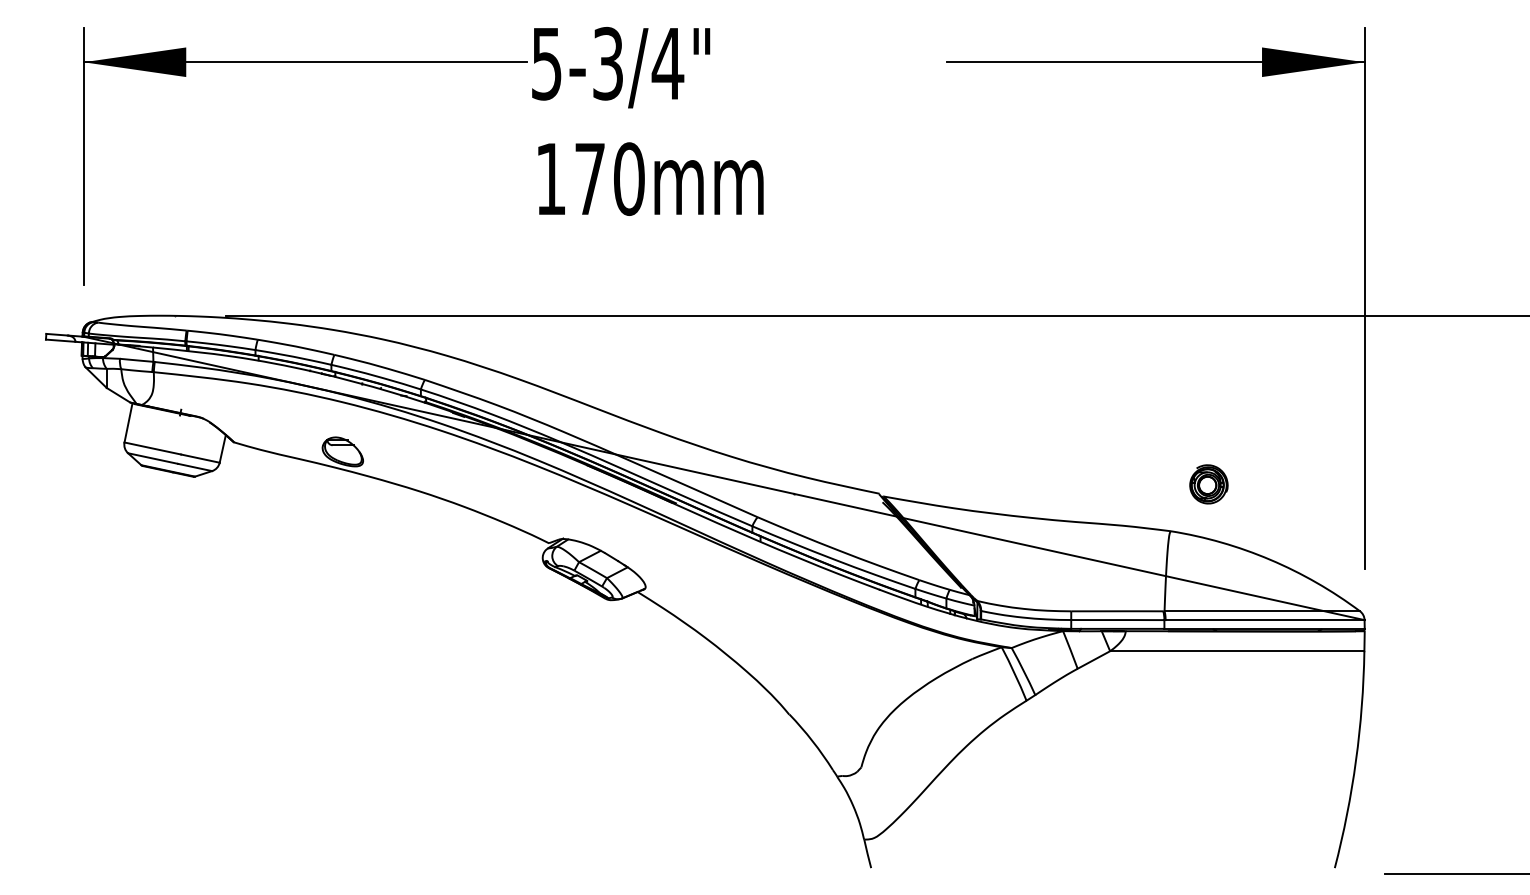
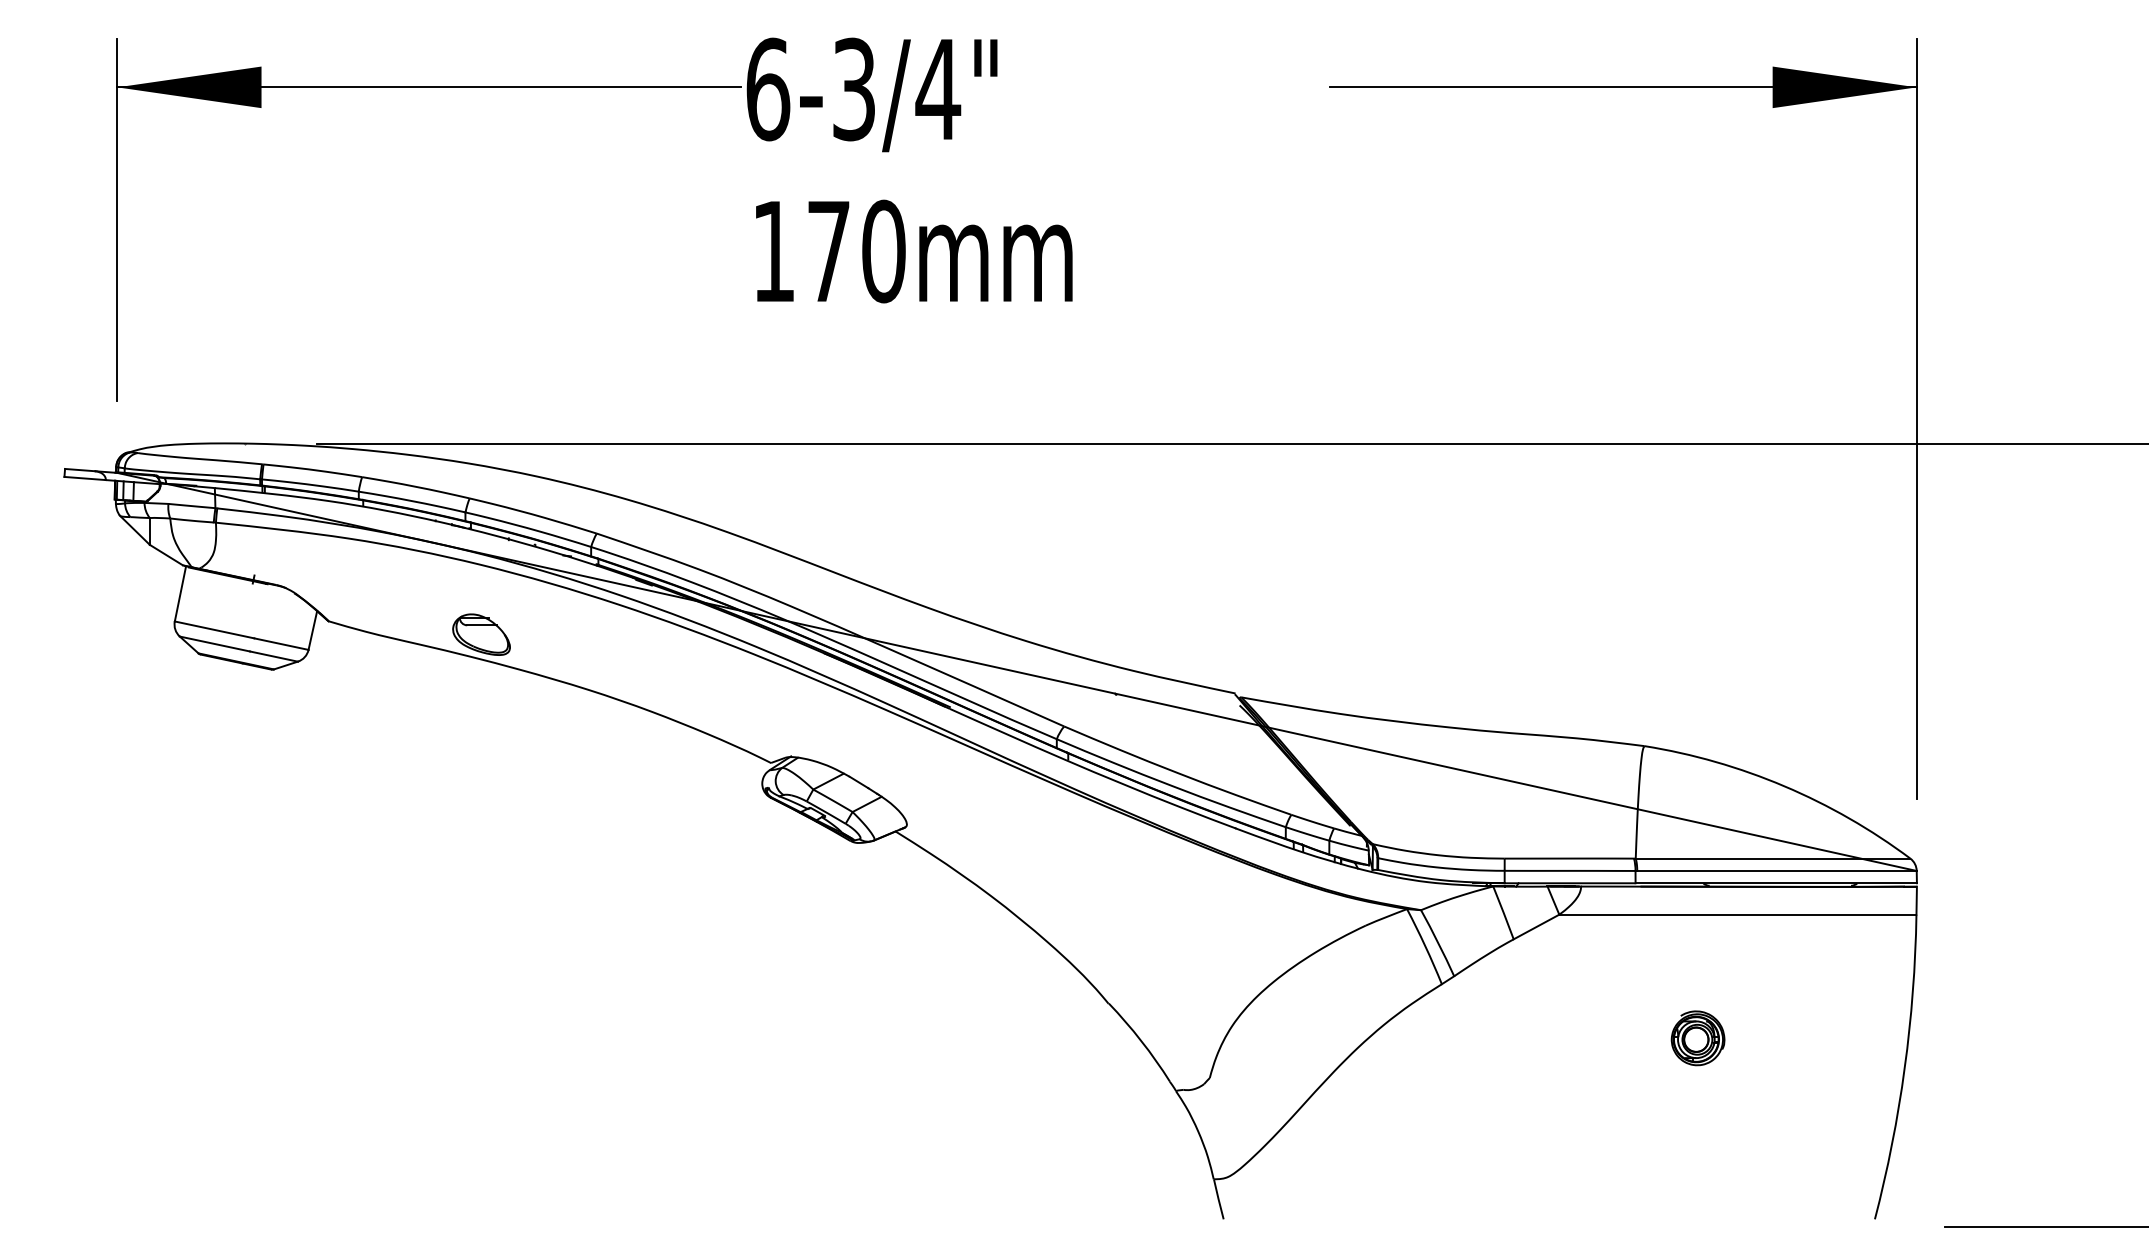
text: (547, 63) -> (768, 89), 5-3/4" -> 6-3/4"
part: (1208, 484) -> (1697, 1038), moved

